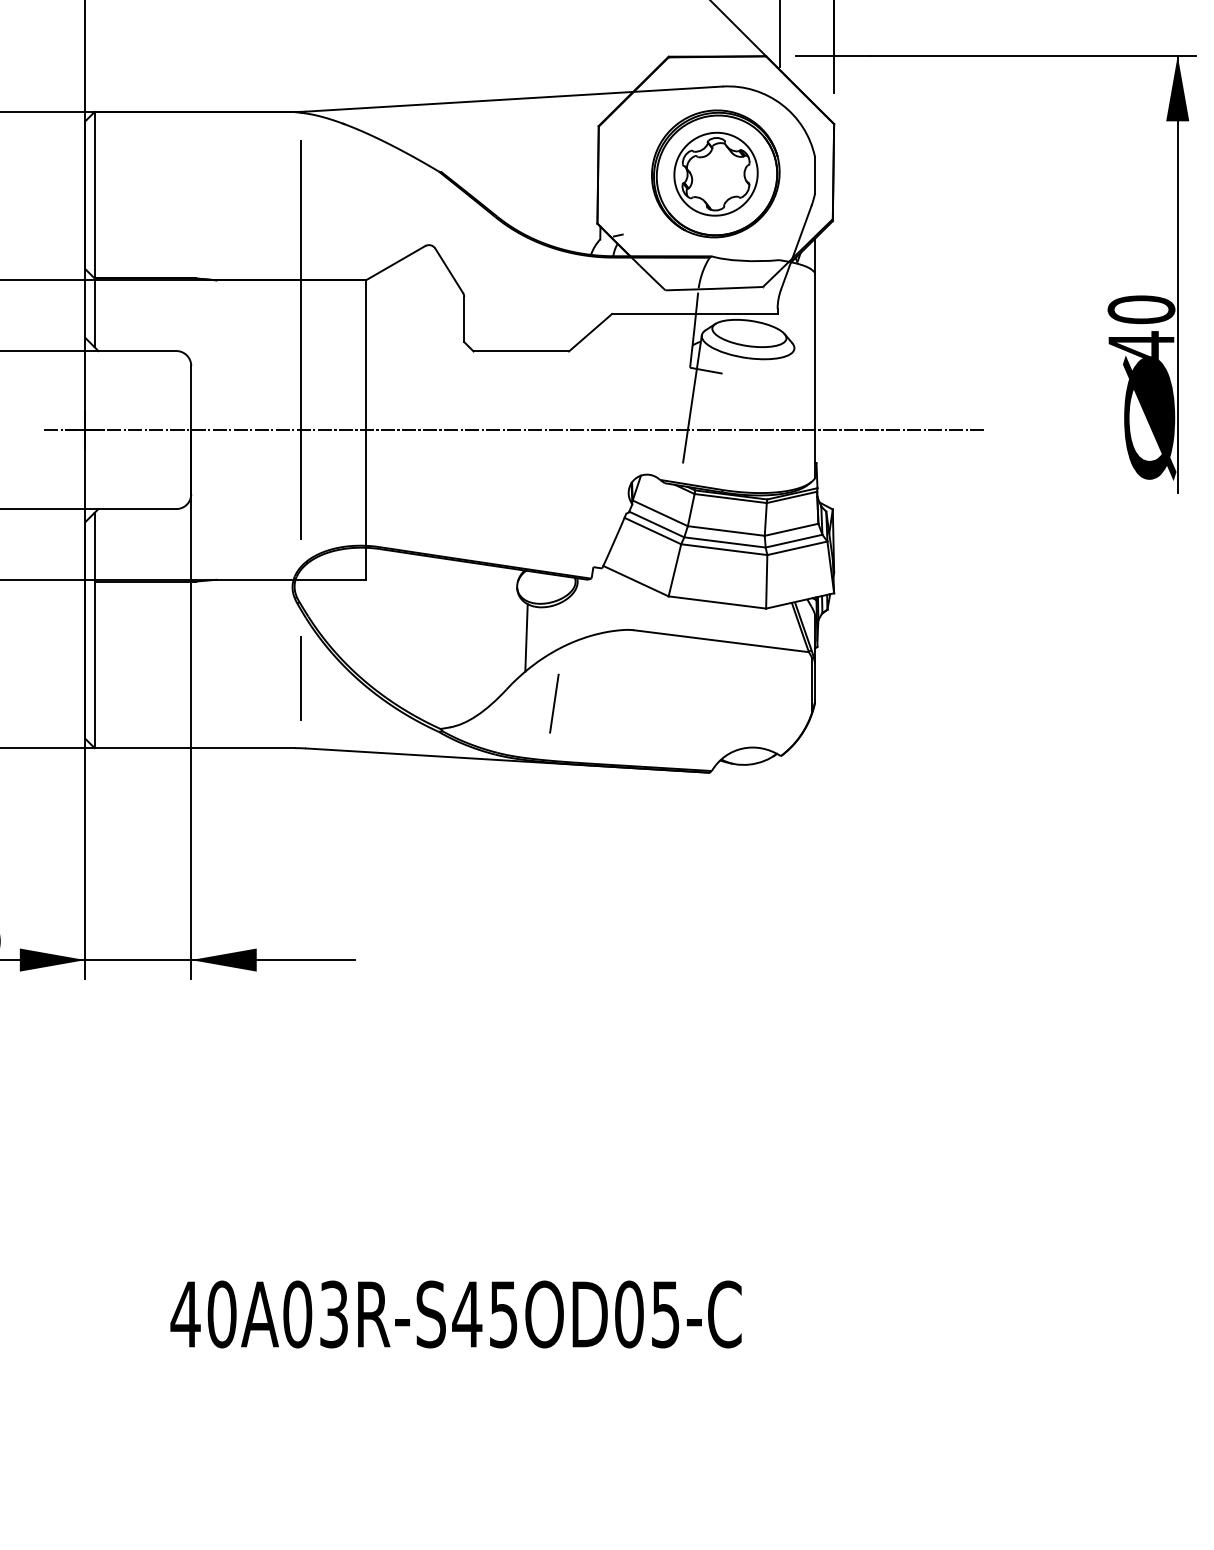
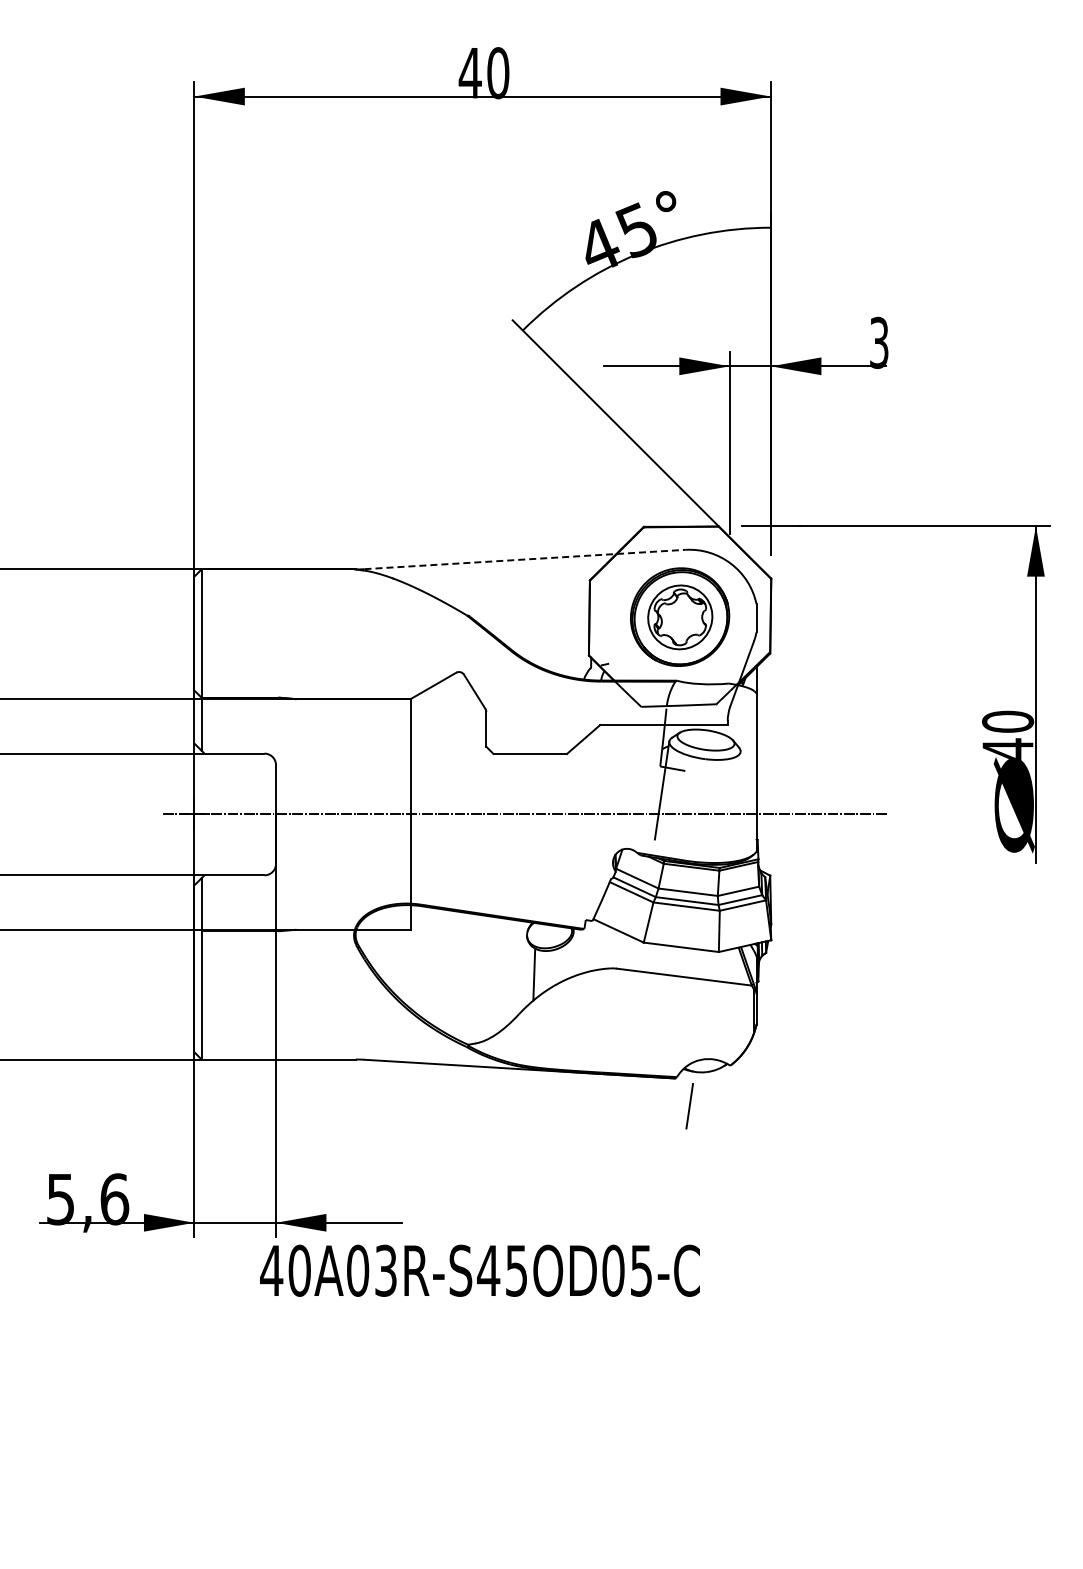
line: (513, 99) -> (524, 559), solid -> dashed
line: (300, 339) -> (360, 744), removed
line: (300, 678) -> (360, 1005), removed
line: (554, 703) -> (689, 1106), moved
text: (455, 1314) -> (479, 1270), moved

